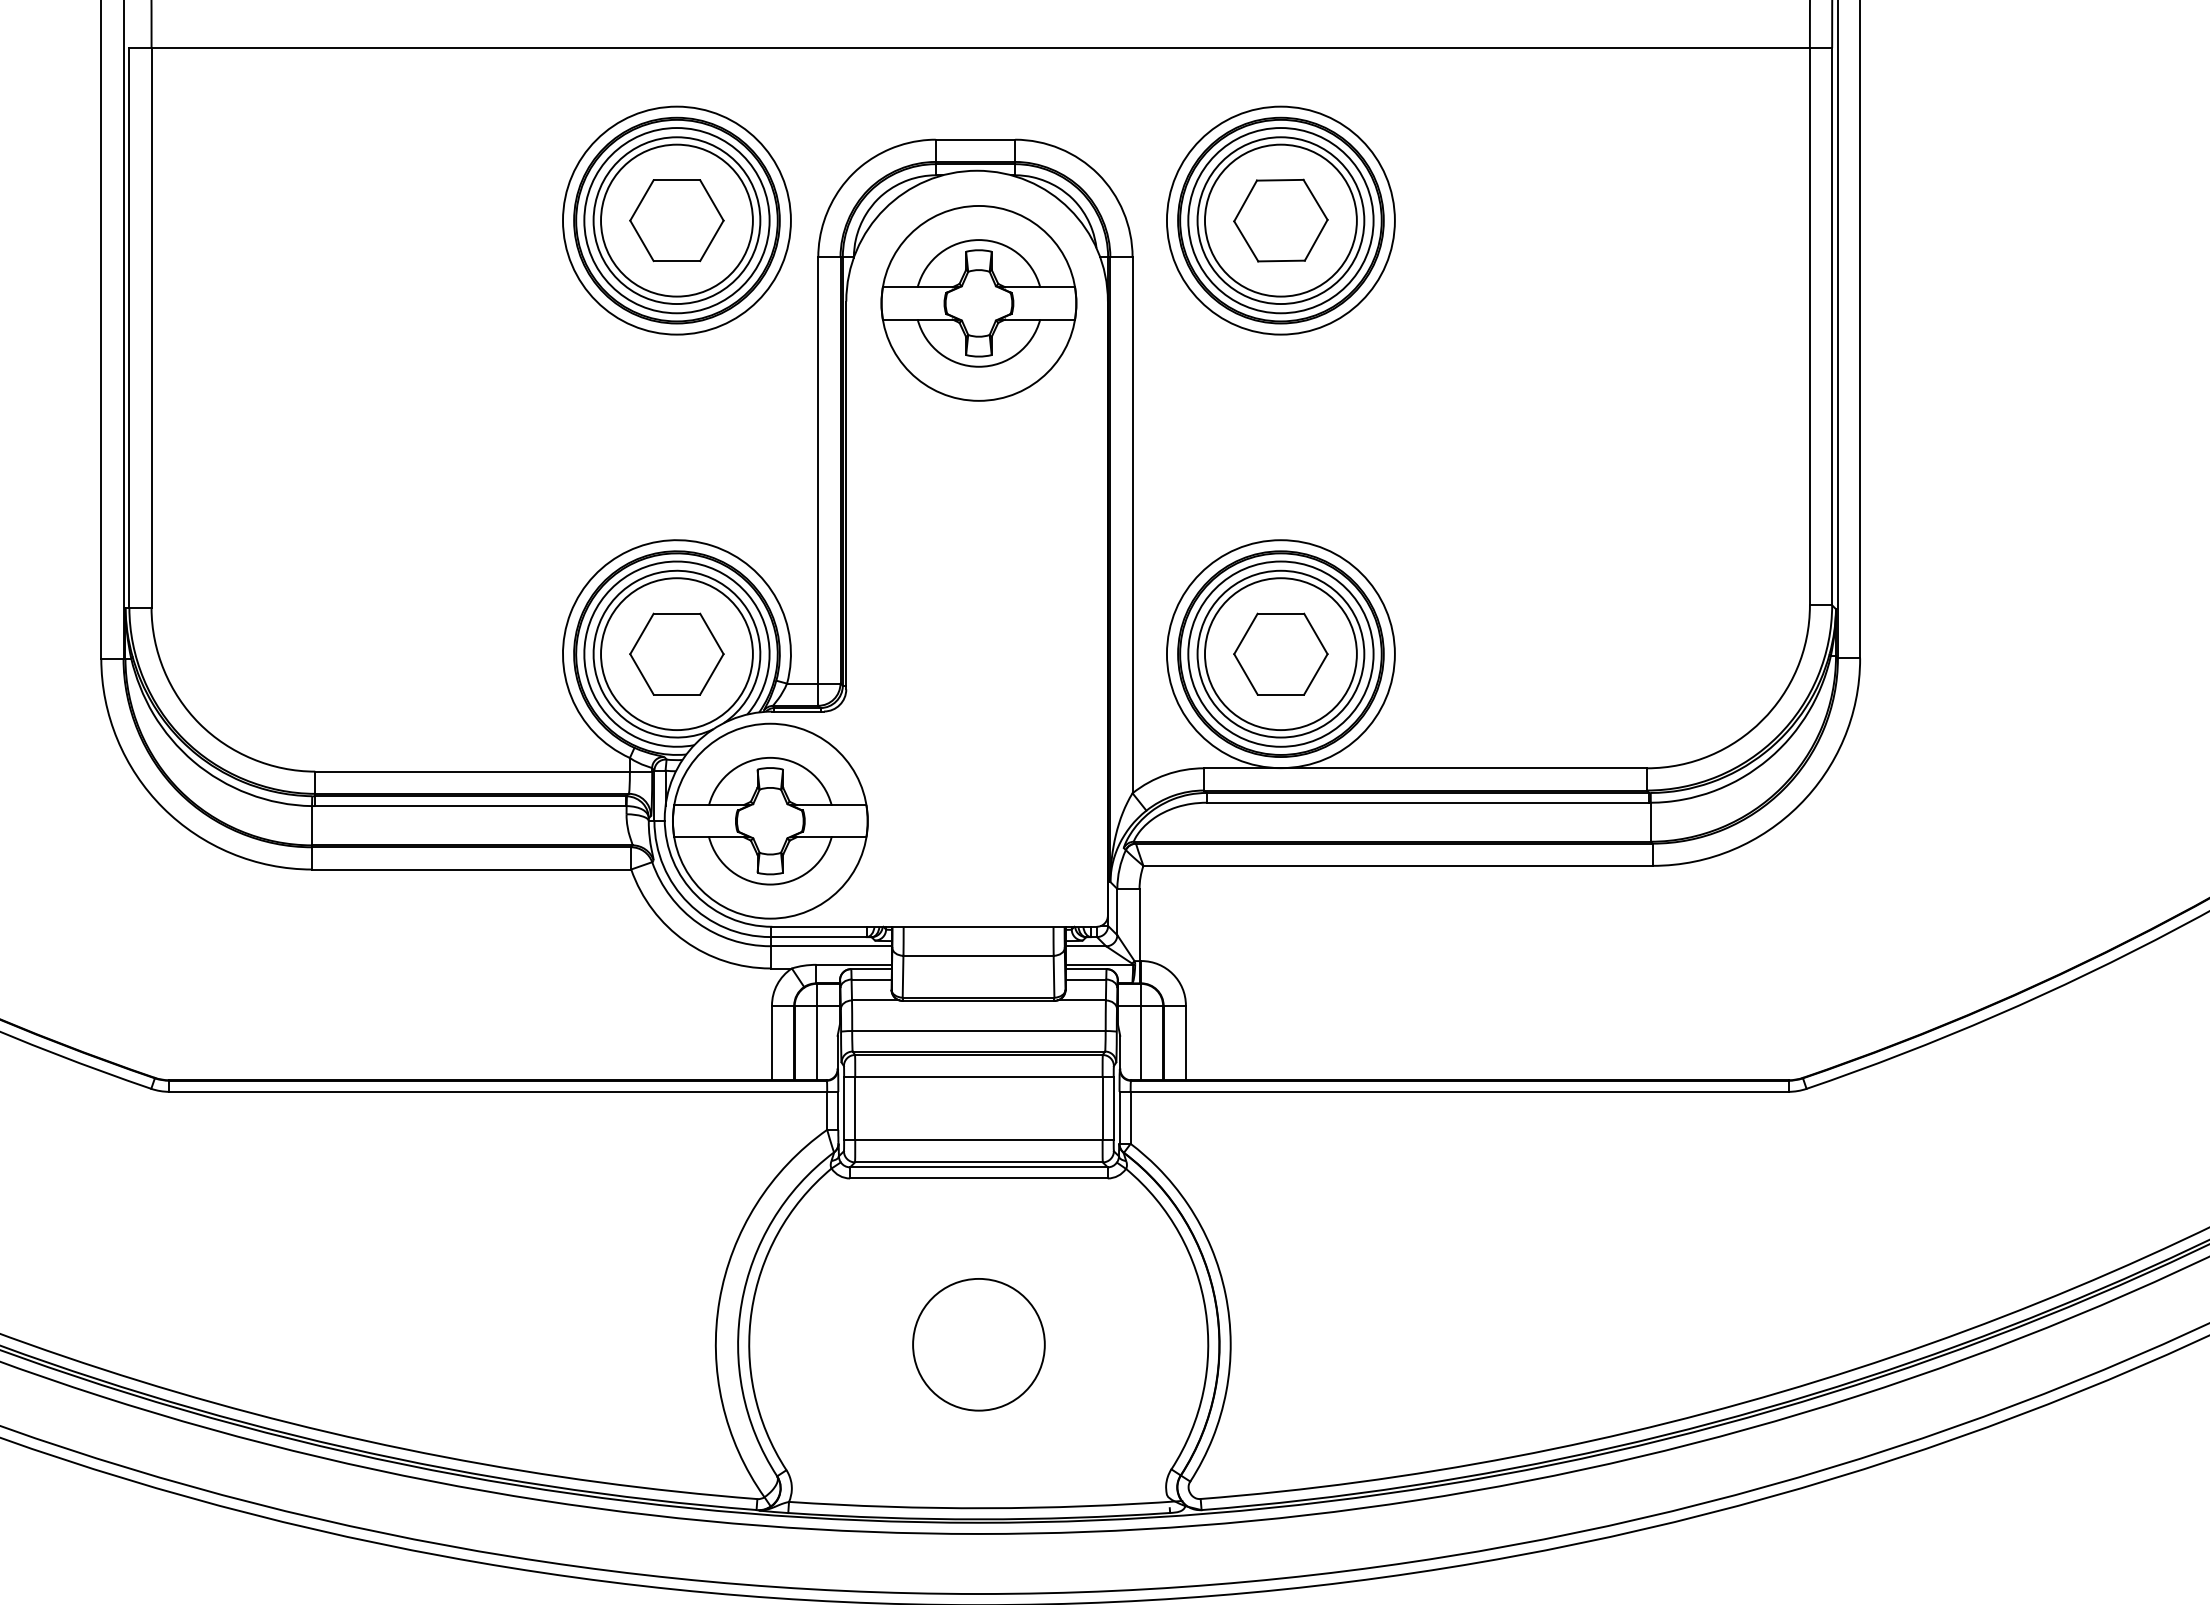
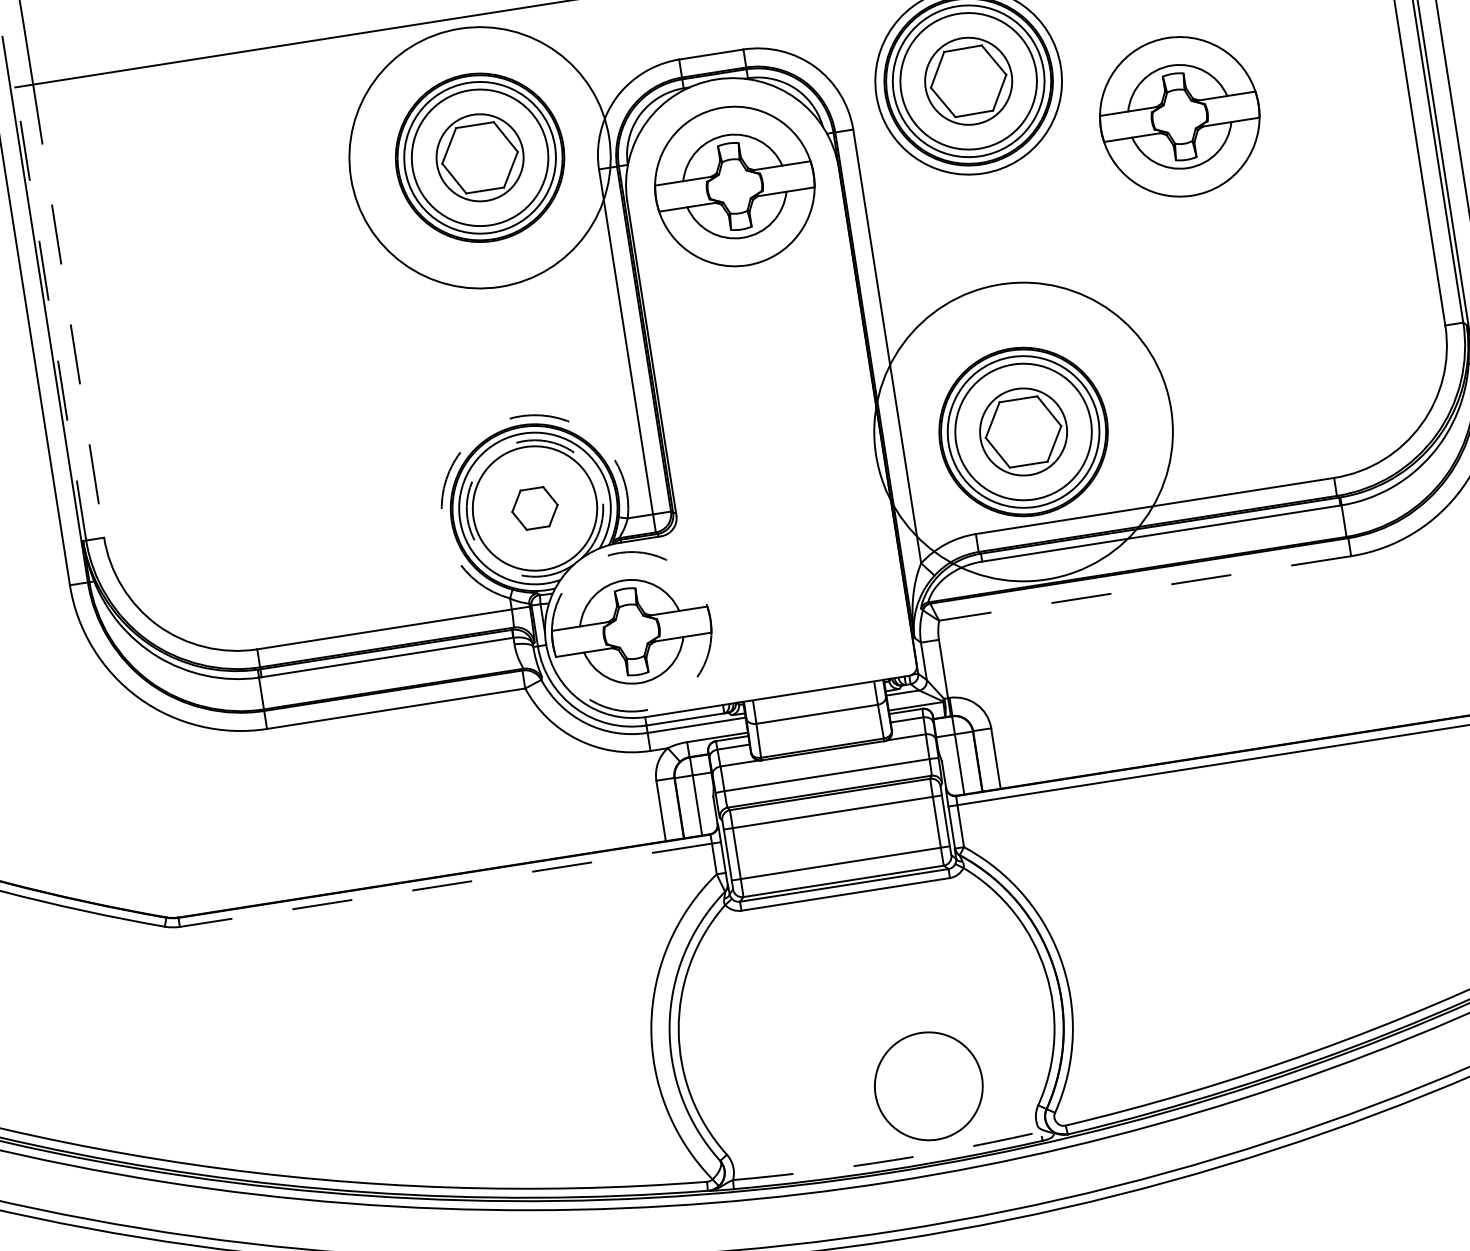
circle: (676, 220) -> (479, 157), size x0.7
circle: (676, 220) -> (479, 157), size x1.4
circle: (1280, 220) -> (968, 81), size x0.7
part: (1528, 303) -> (1179, 116), added
line: (129, 327) -> (50, 313), solid -> dashed
line: (151, 328) -> (68, 311), solid -> dashed
arc: (628, 551) -> (482, 431), solid -> dashed
arc: (635, 581) -> (492, 454), solid -> dashed
part: (676, 653) -> (534, 508), size x0.6
circle: (1280, 654) -> (1023, 432), size x0.7
circle: (1280, 654) -> (1023, 432), size x1.6
circle: (769, 820) -> (630, 631), solid -> dashed
line: (1398, 865) -> (1145, 588), solid -> dashed
line: (498, 1091) -> (446, 884), solid -> dashed
circle: (978, 1344) -> (928, 1086), moved
arc: (986, 1508) -> (893, 1160), solid -> dashed

